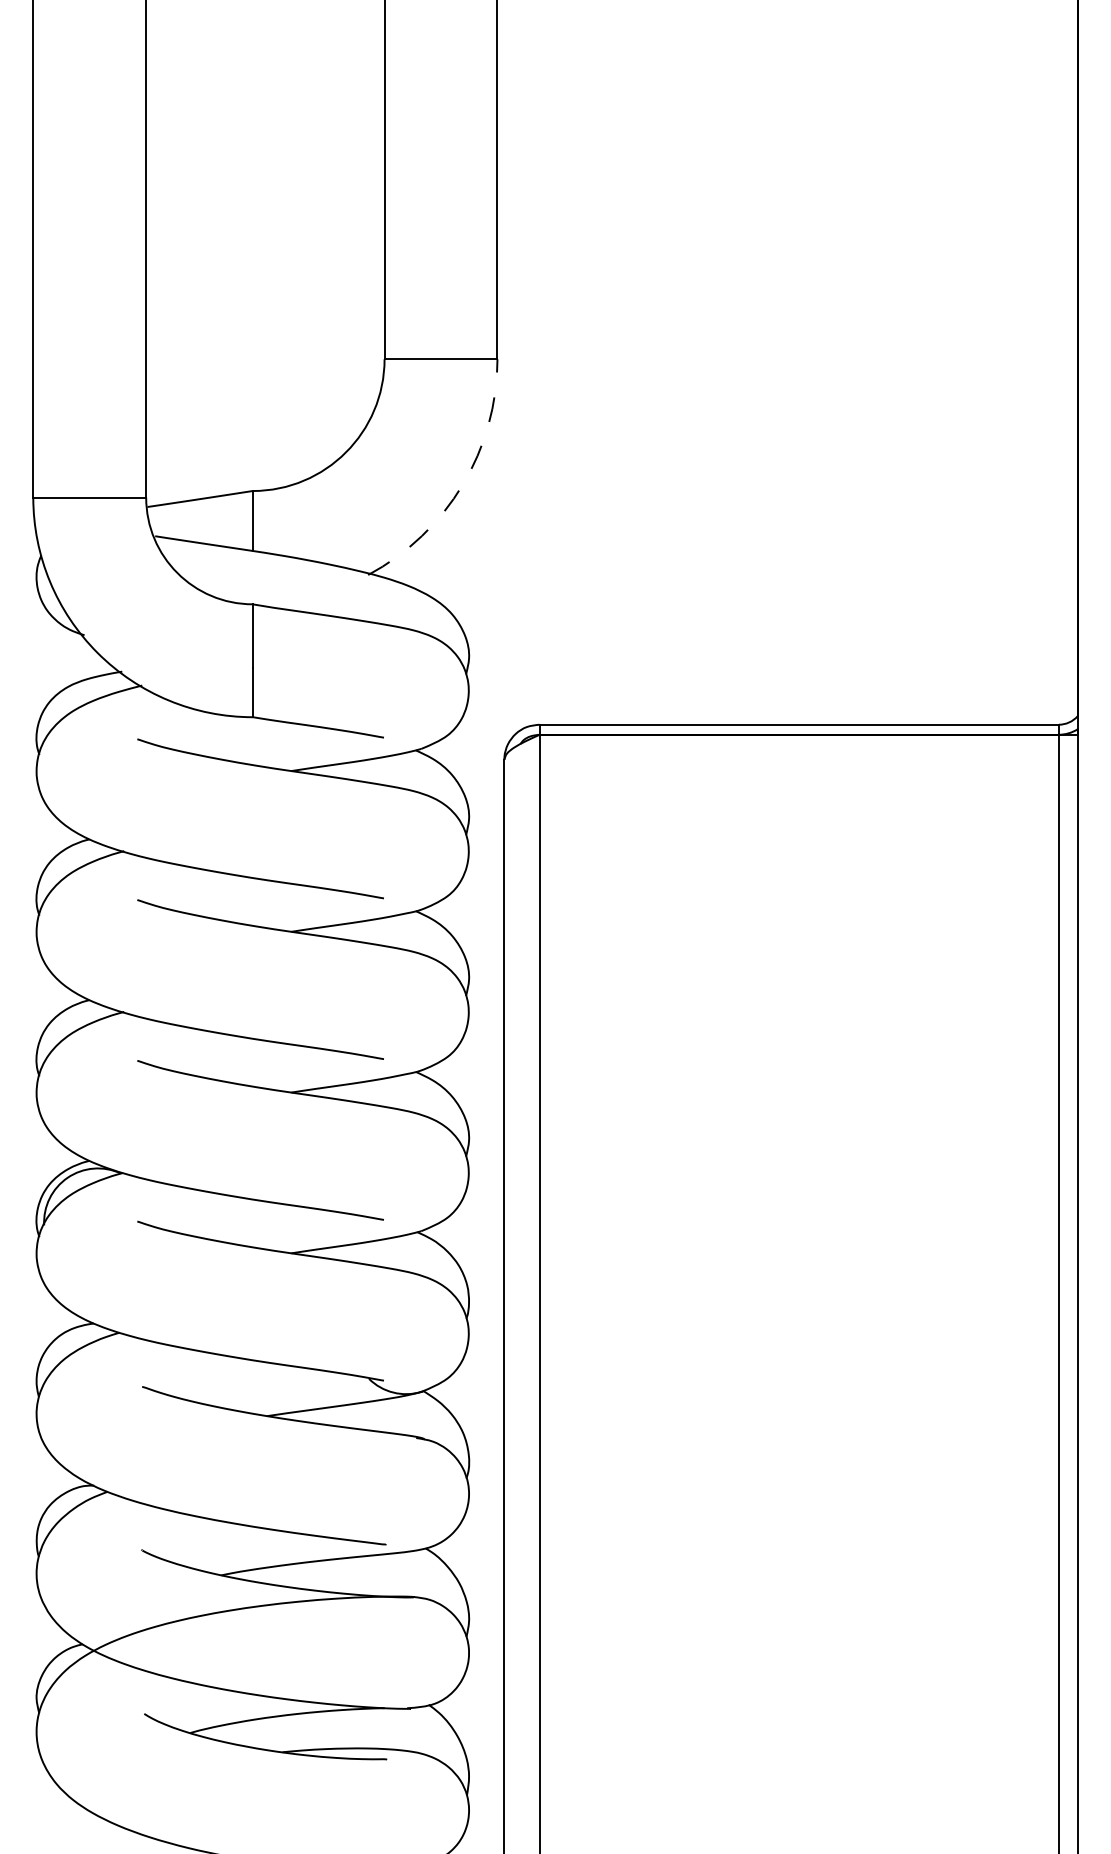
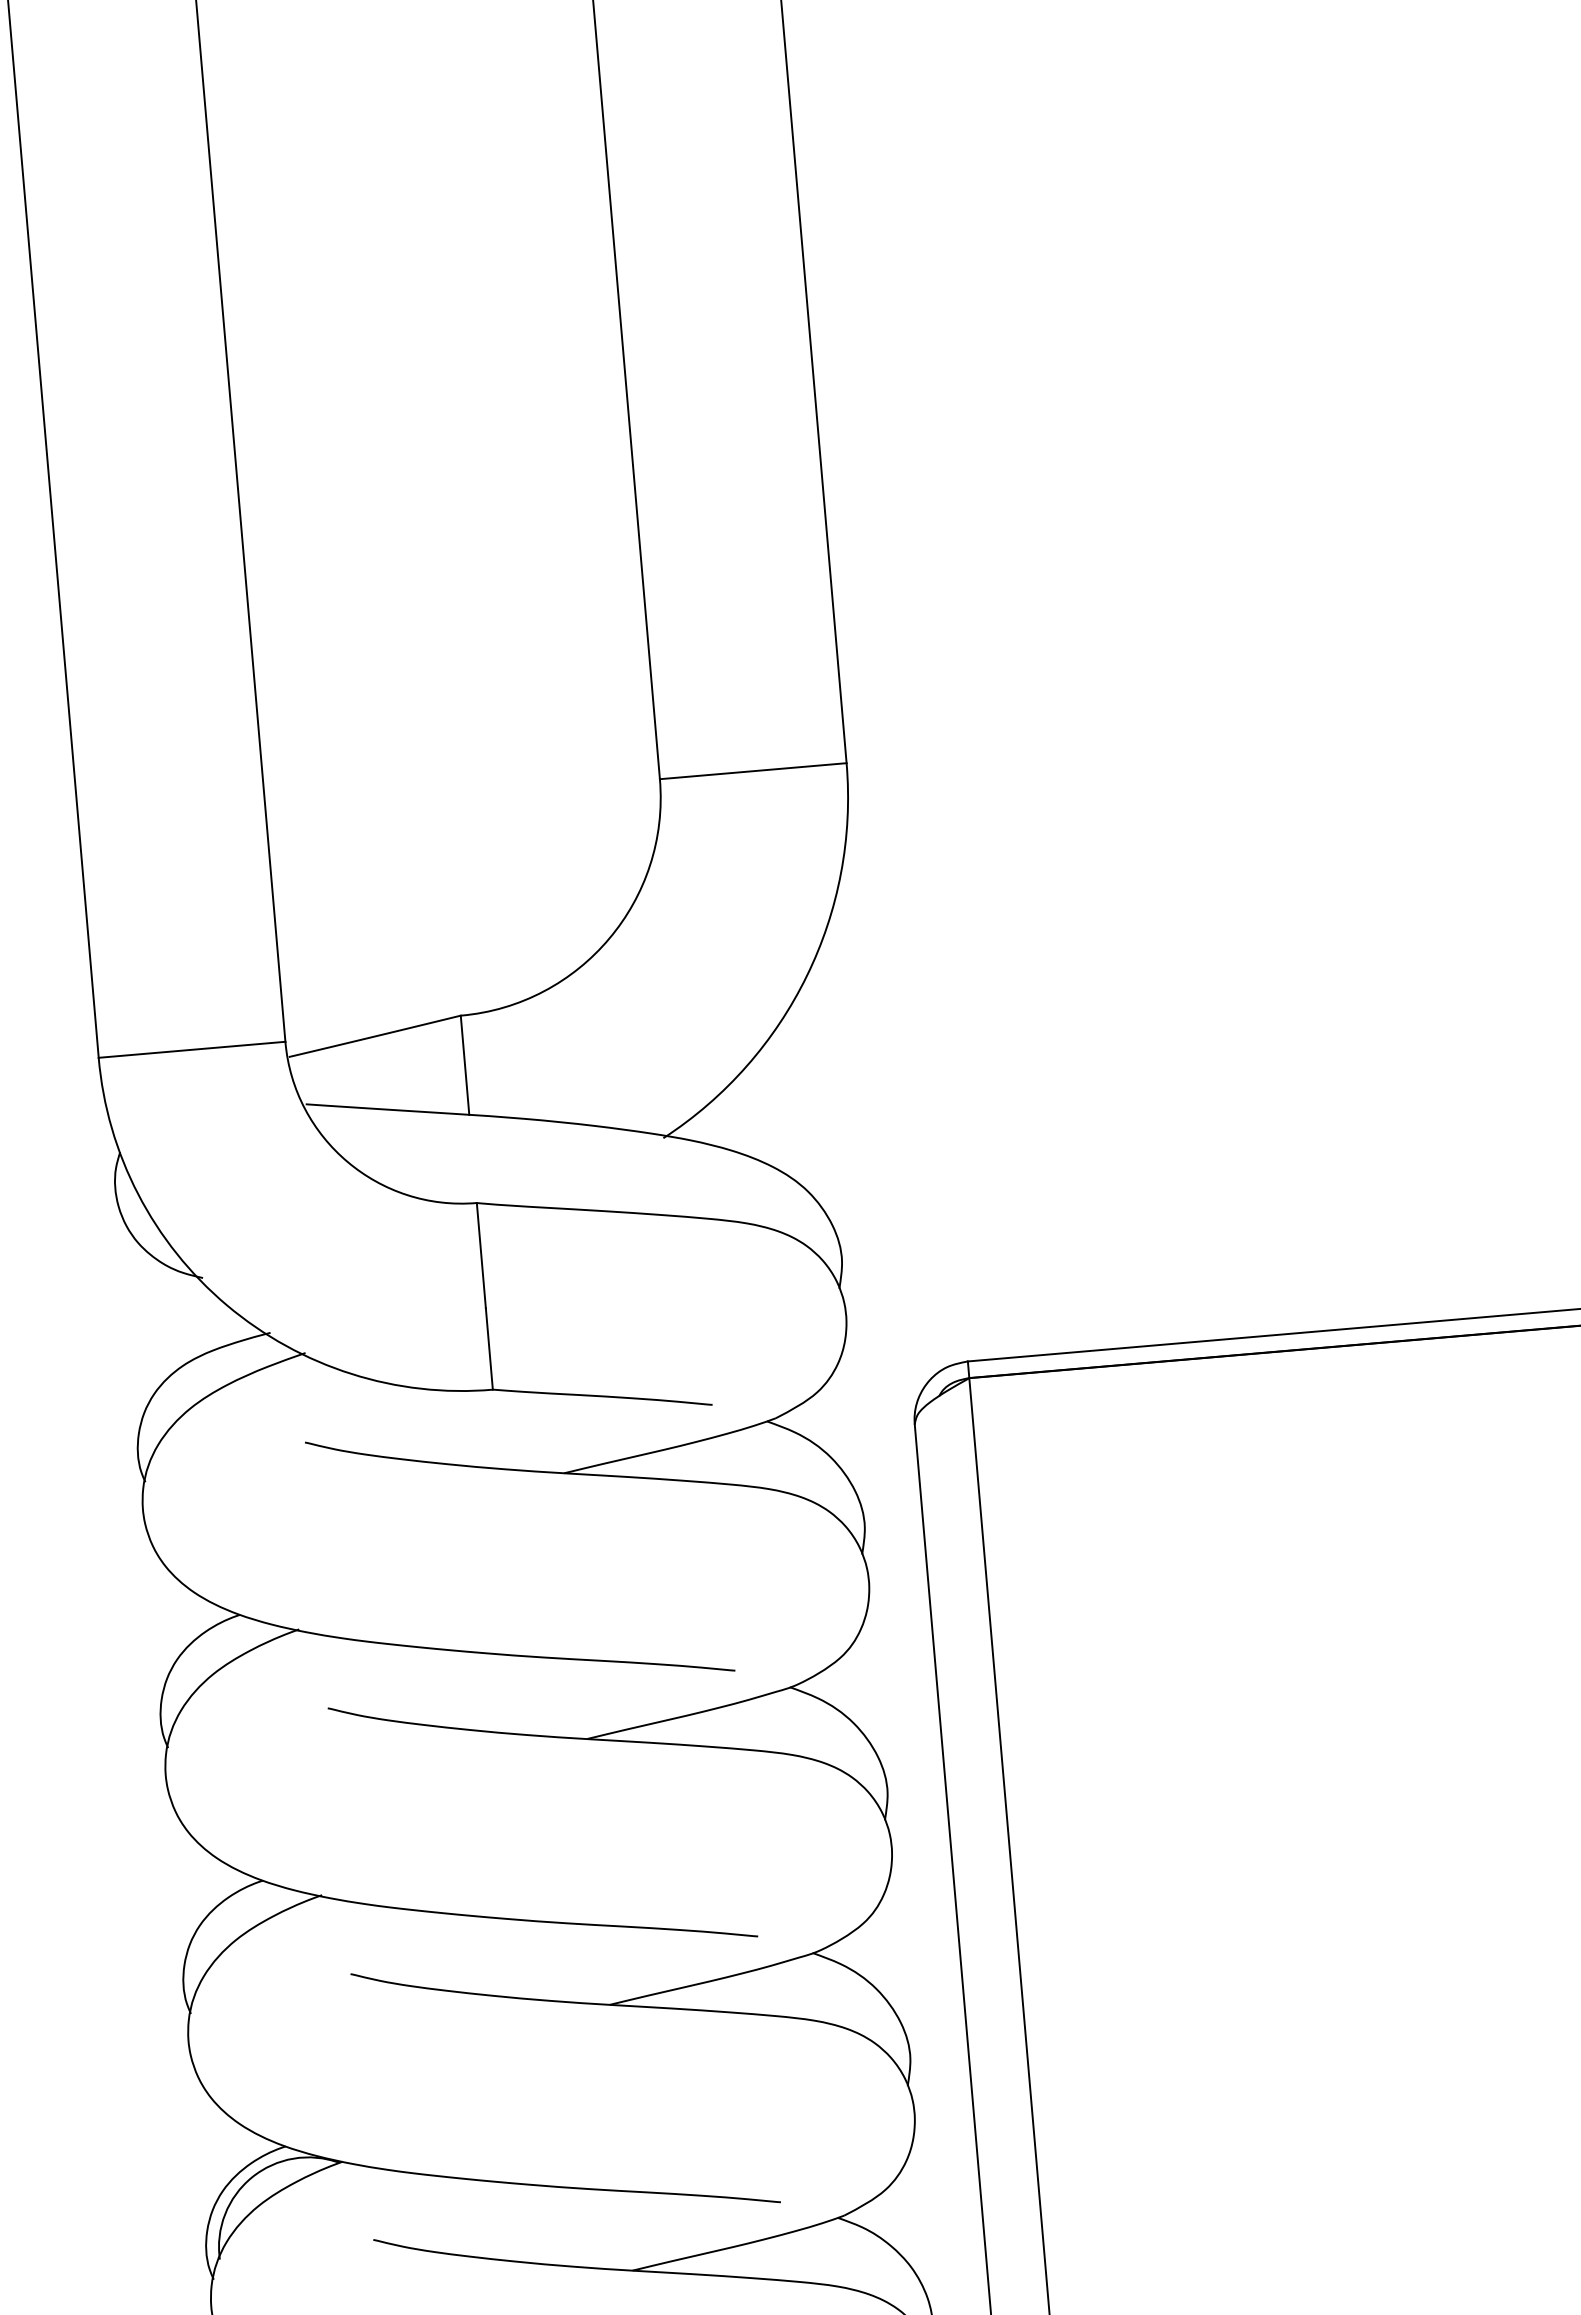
arc: (462, 485) -> (806, 976), dashed -> solid

